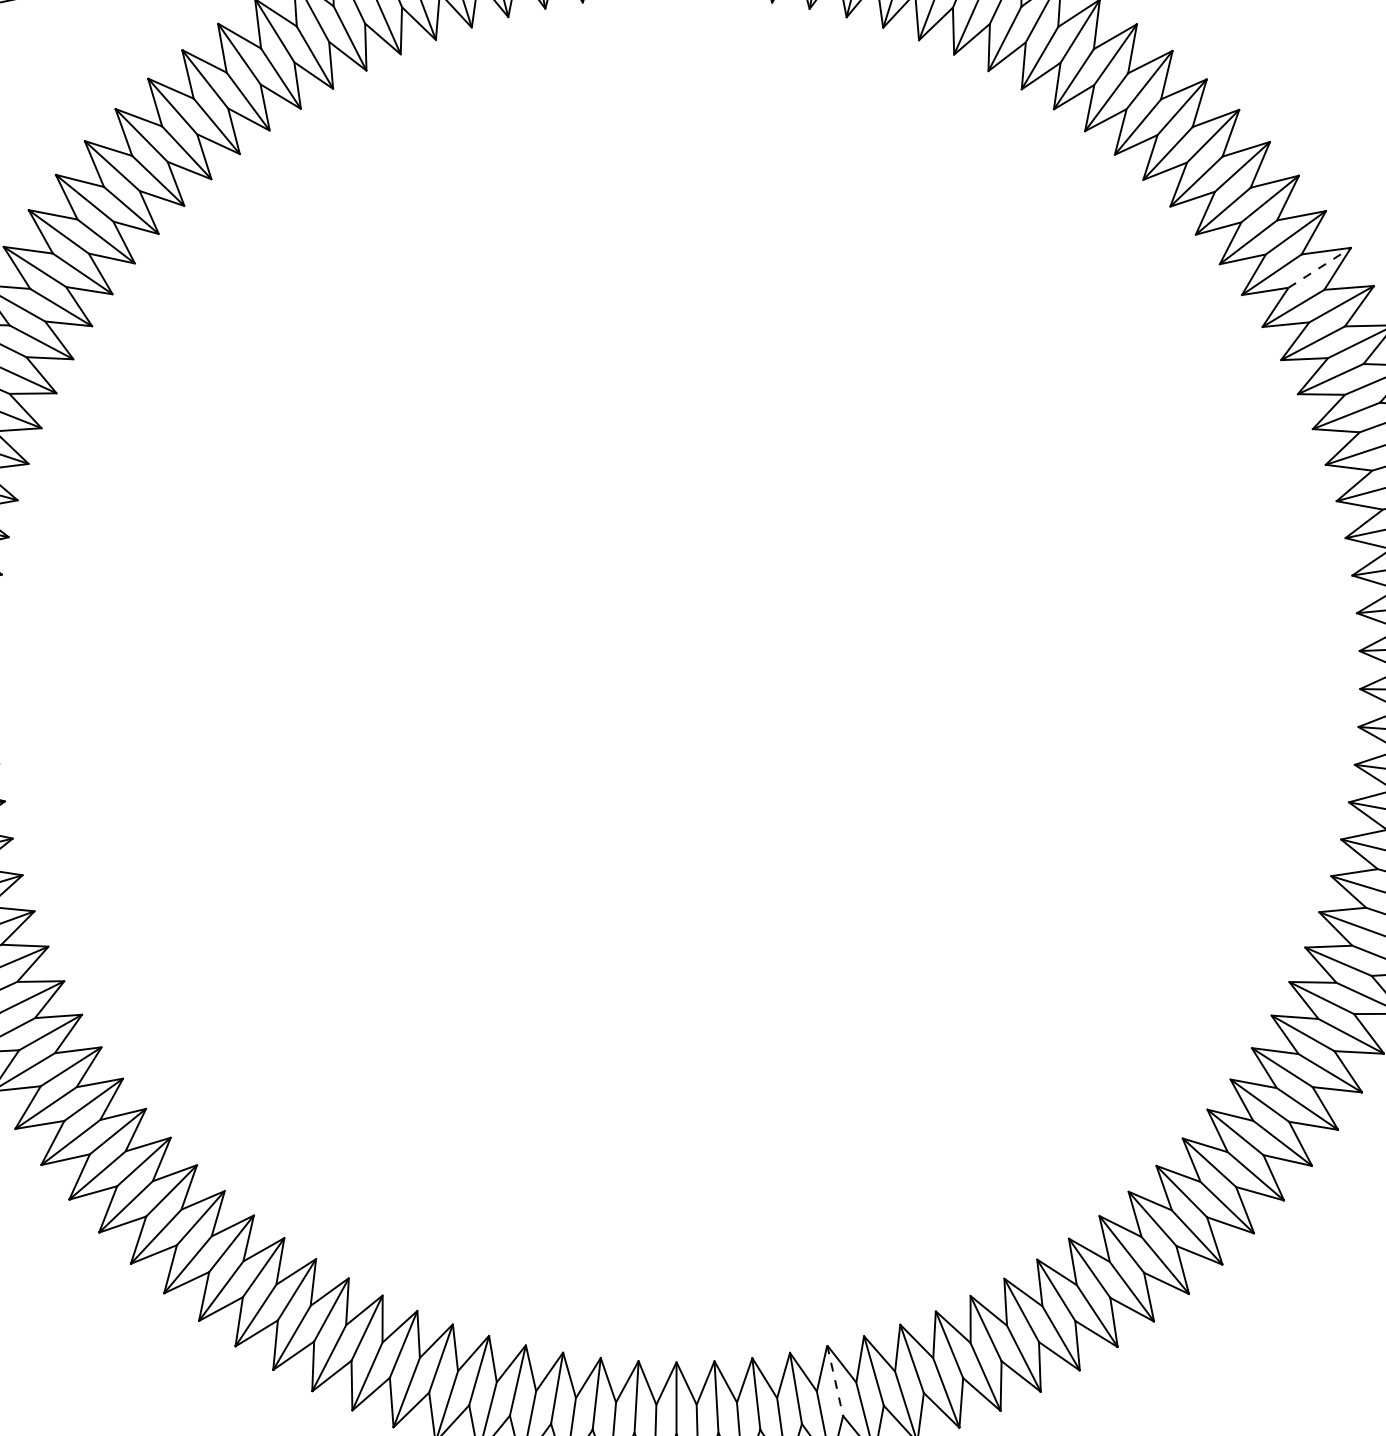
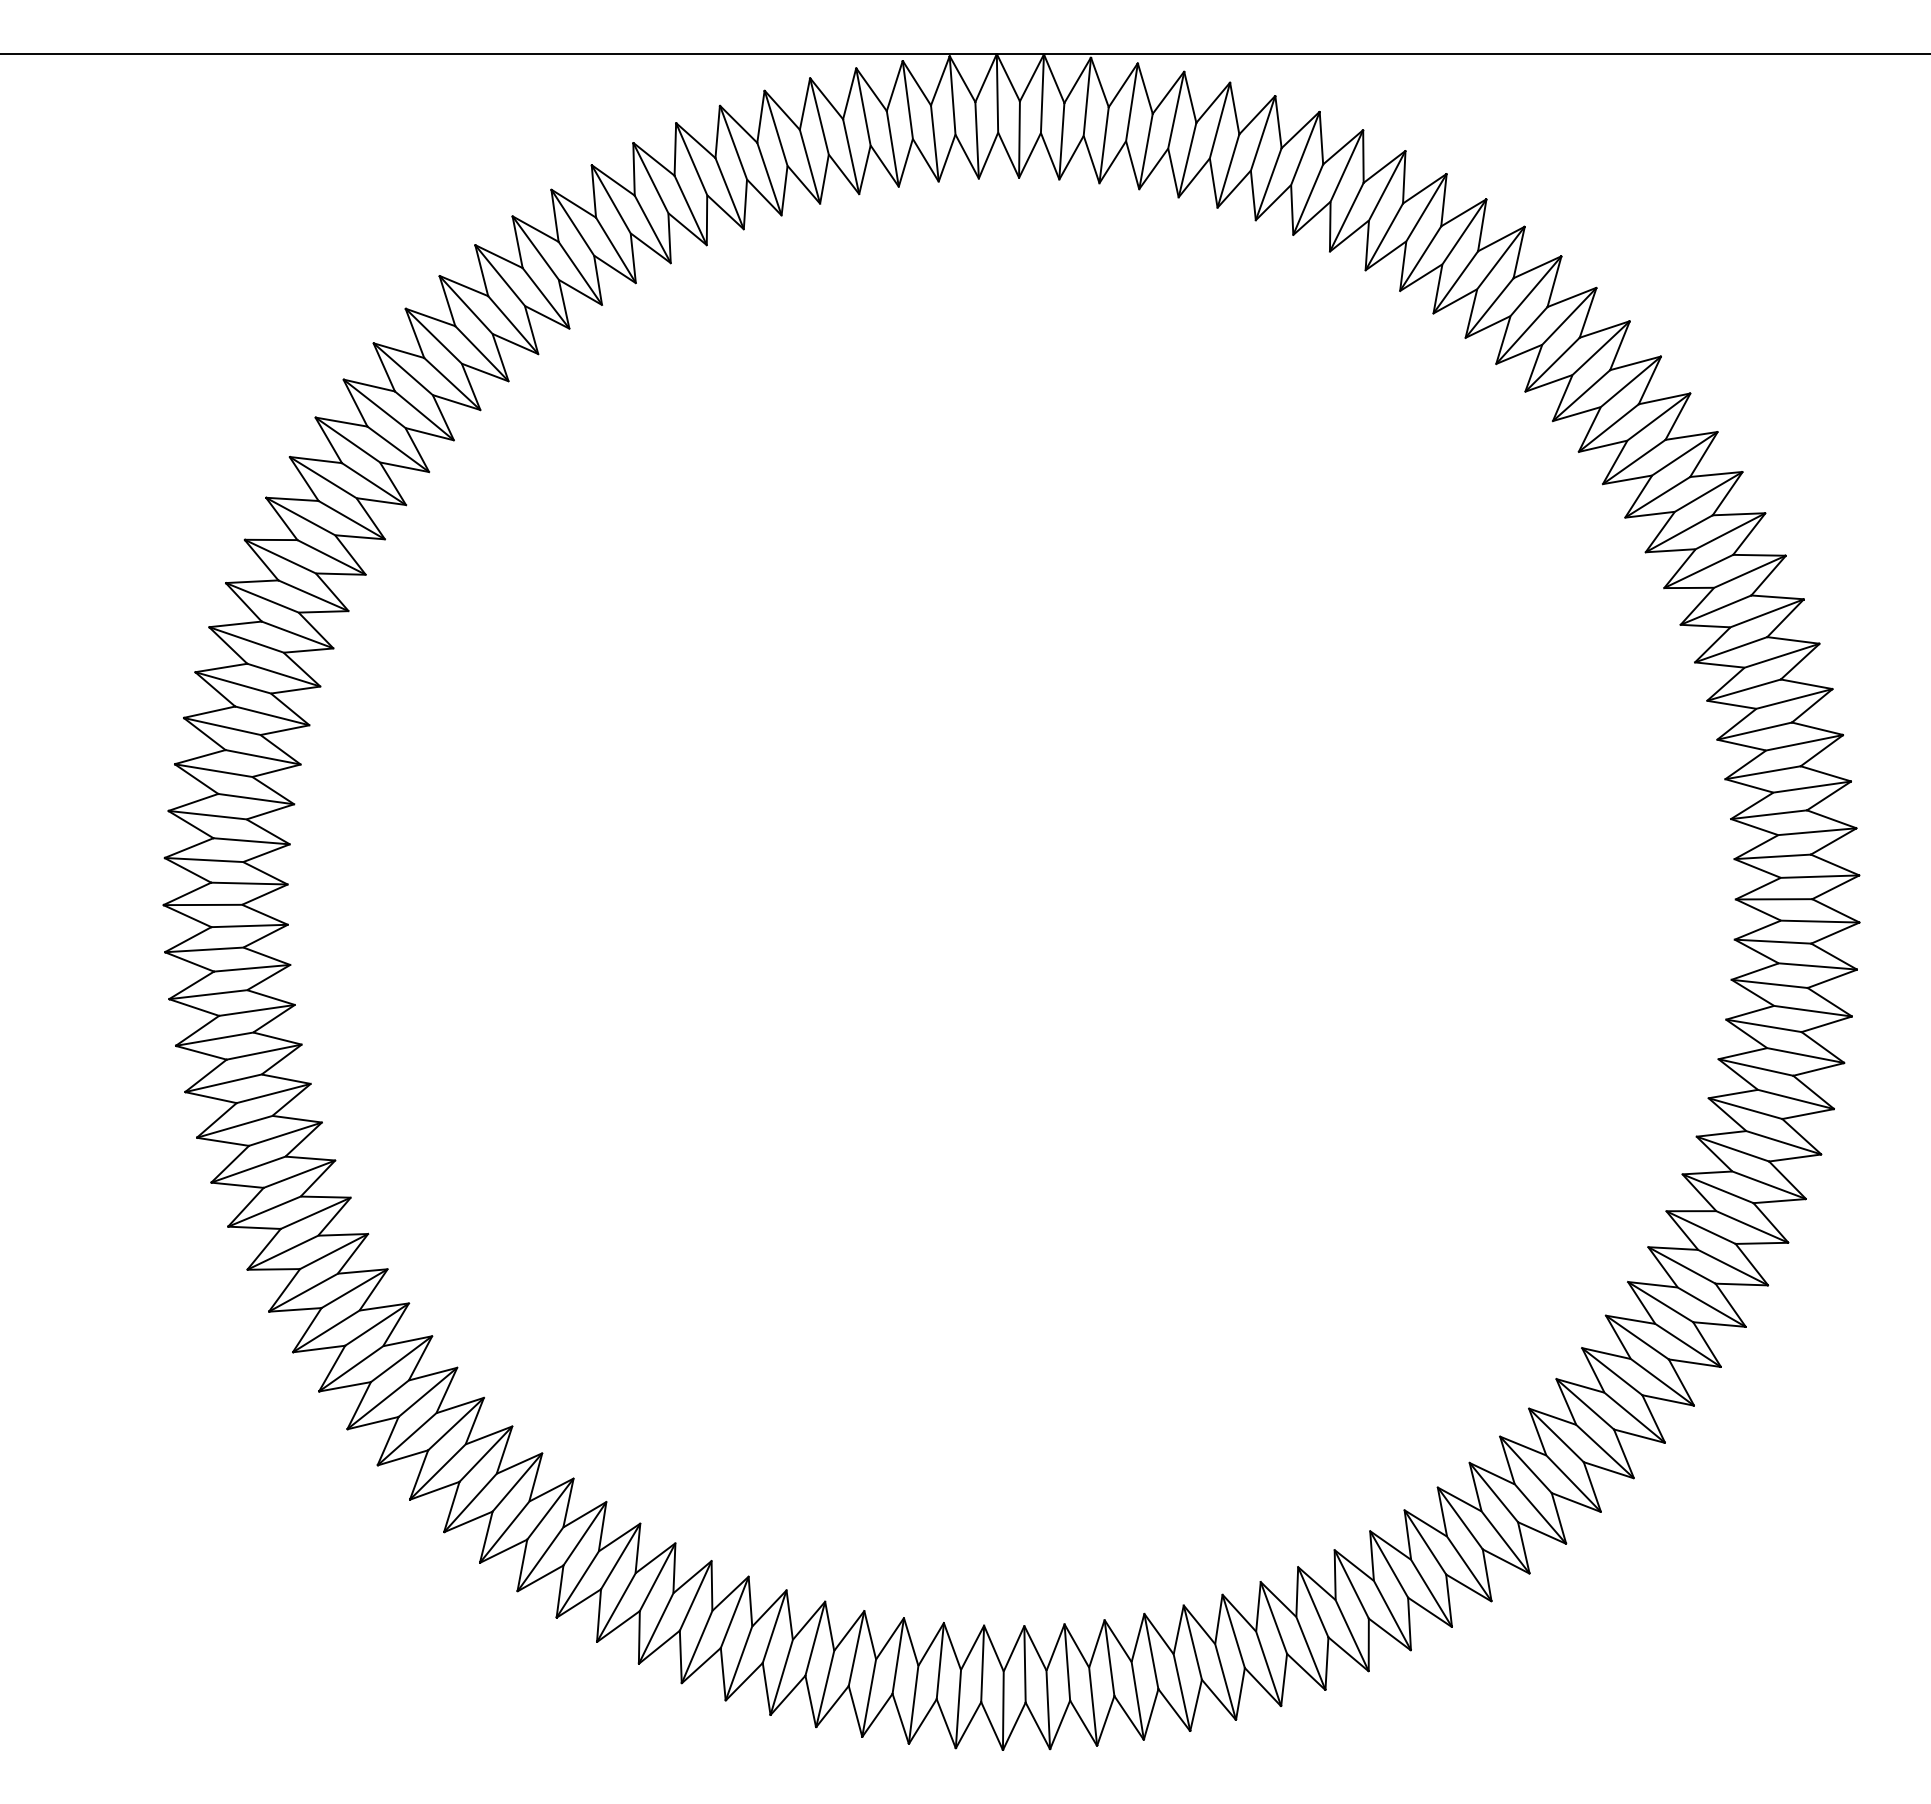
line: (1320, 267) -> (1767, 613), dashed -> solid
line: (835, 1380) -> (1025, 1664), dashed -> solid

